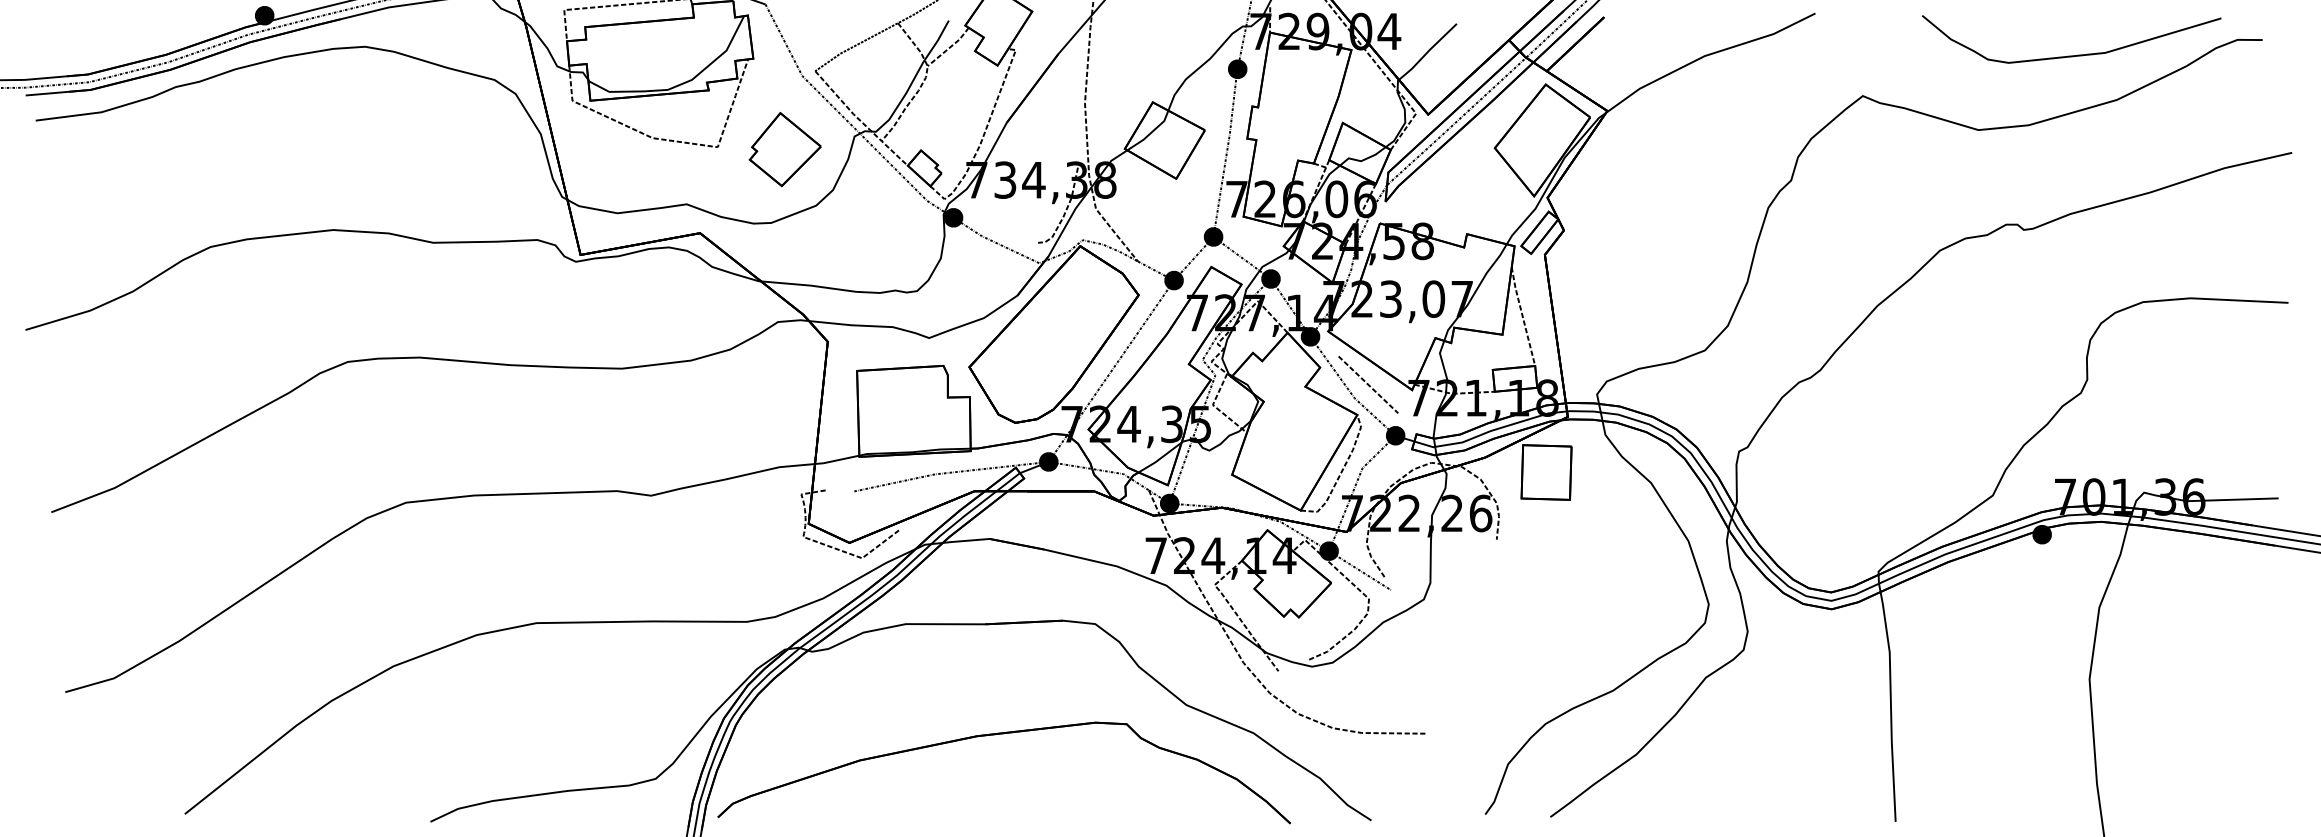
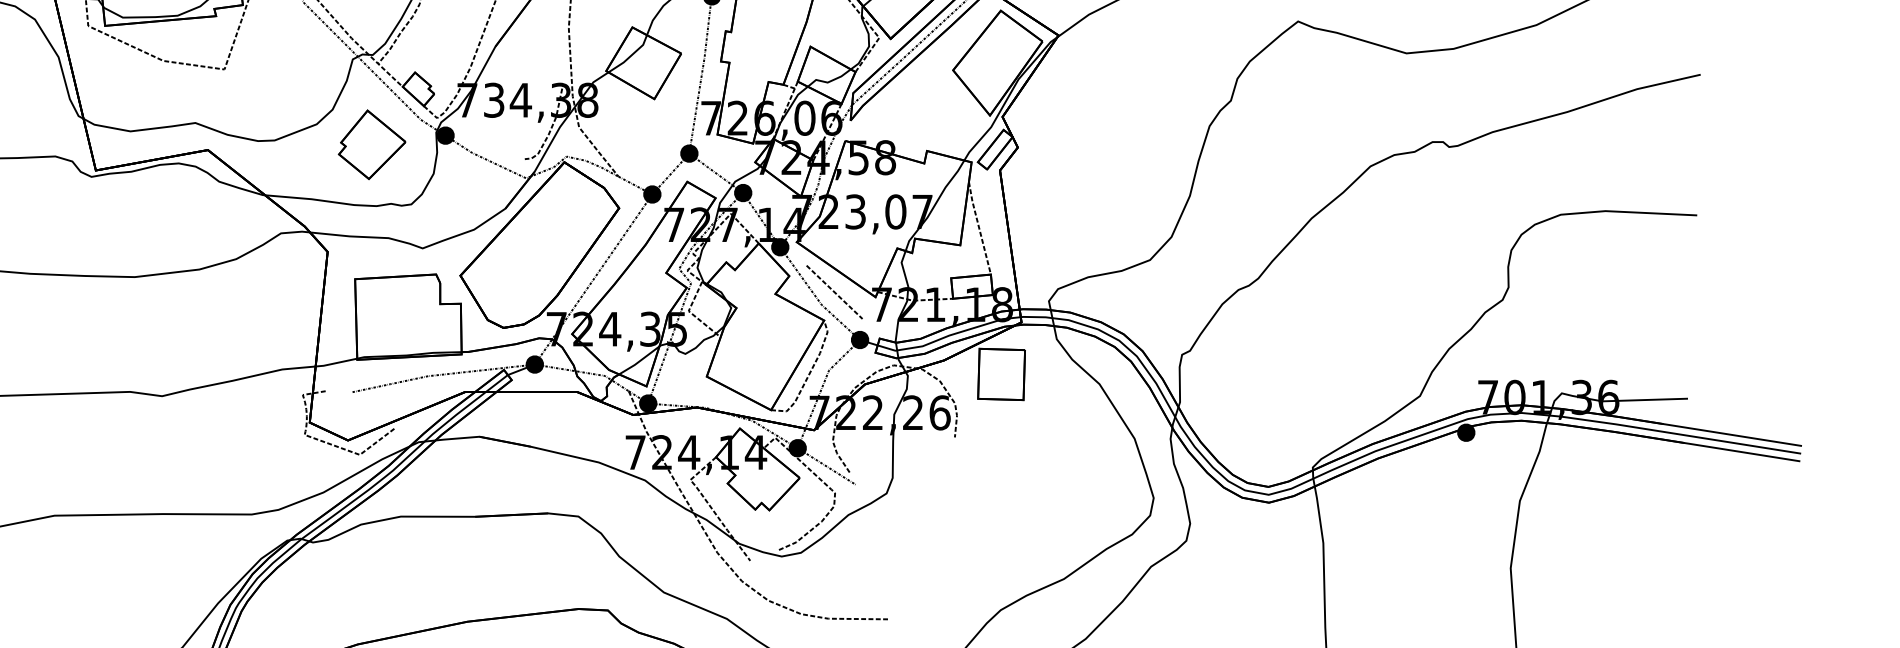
part: (784, 149) -> (371, 144), moved

